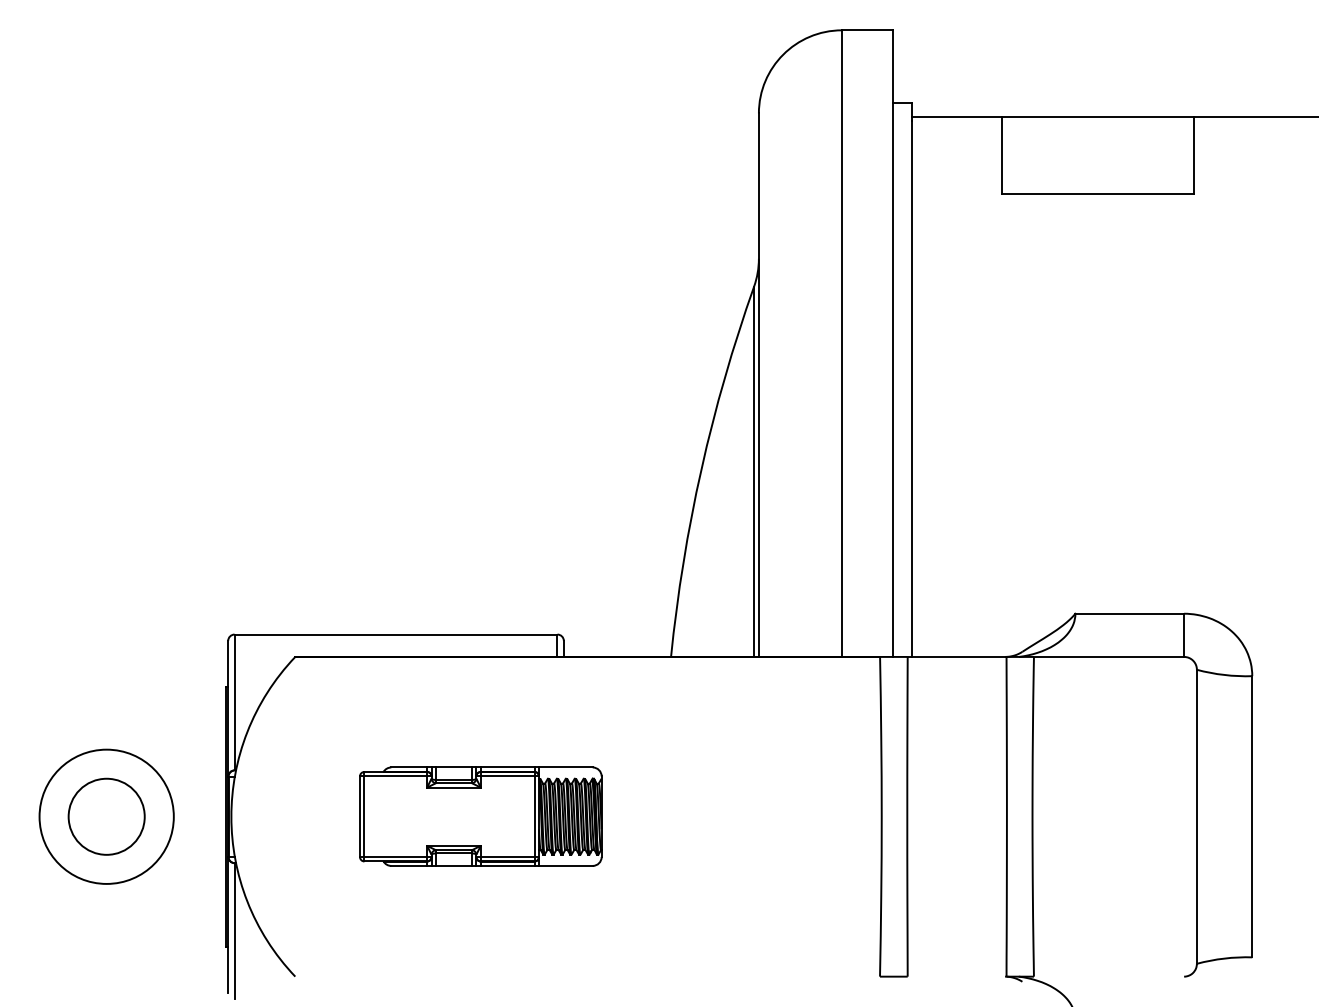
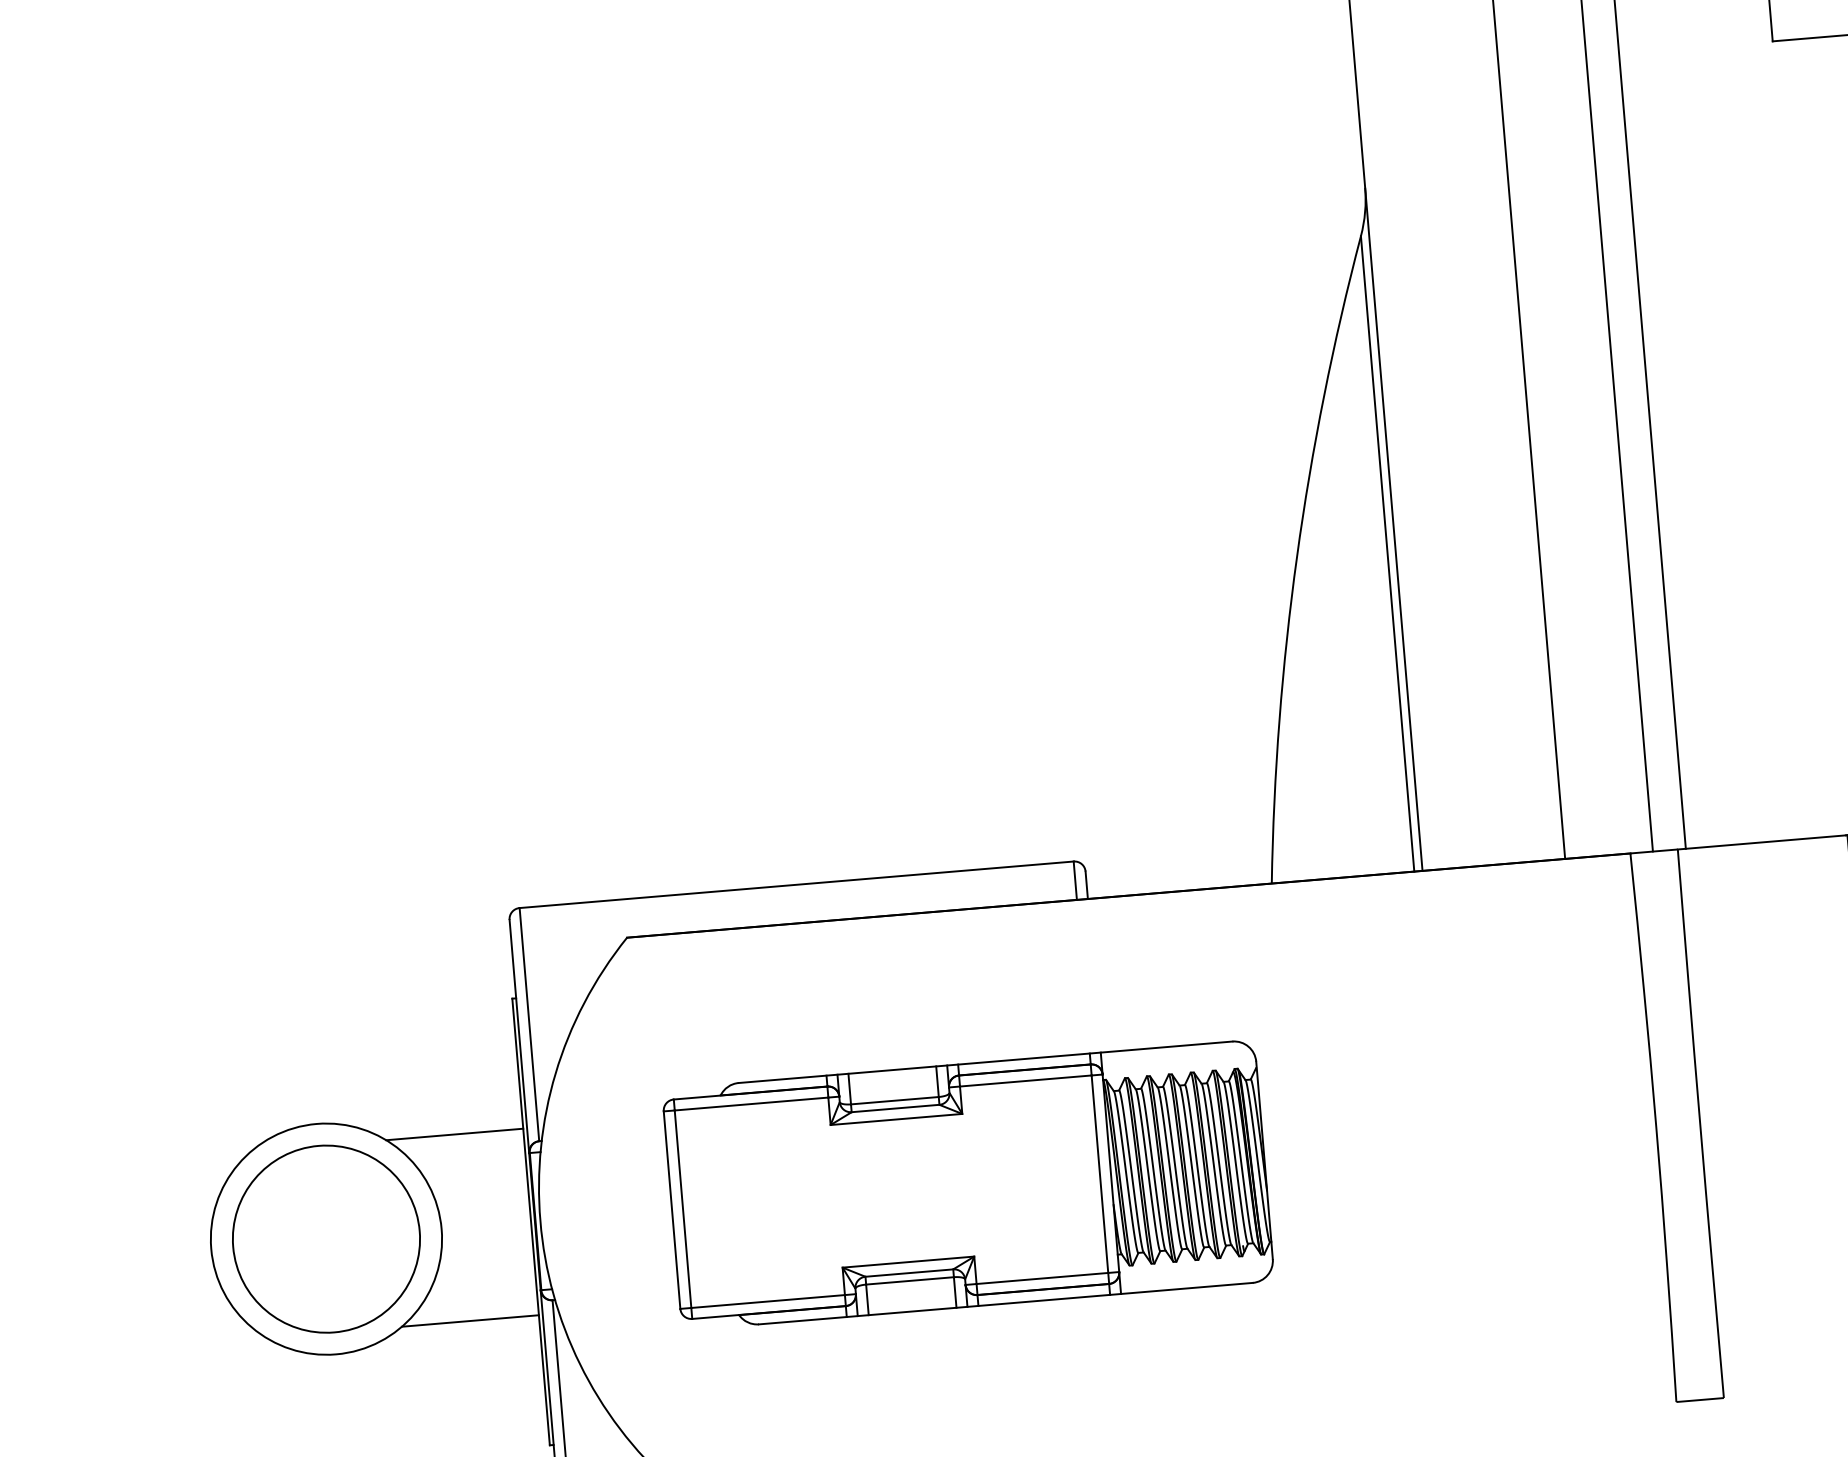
line: (185, 762) -> (453, 1134), added
circle: (106, 816) -> (326, 1238), size x1.43
part: (480, 816) -> (967, 1184), size x1.43
line: (185, 871) -> (469, 1321), added

